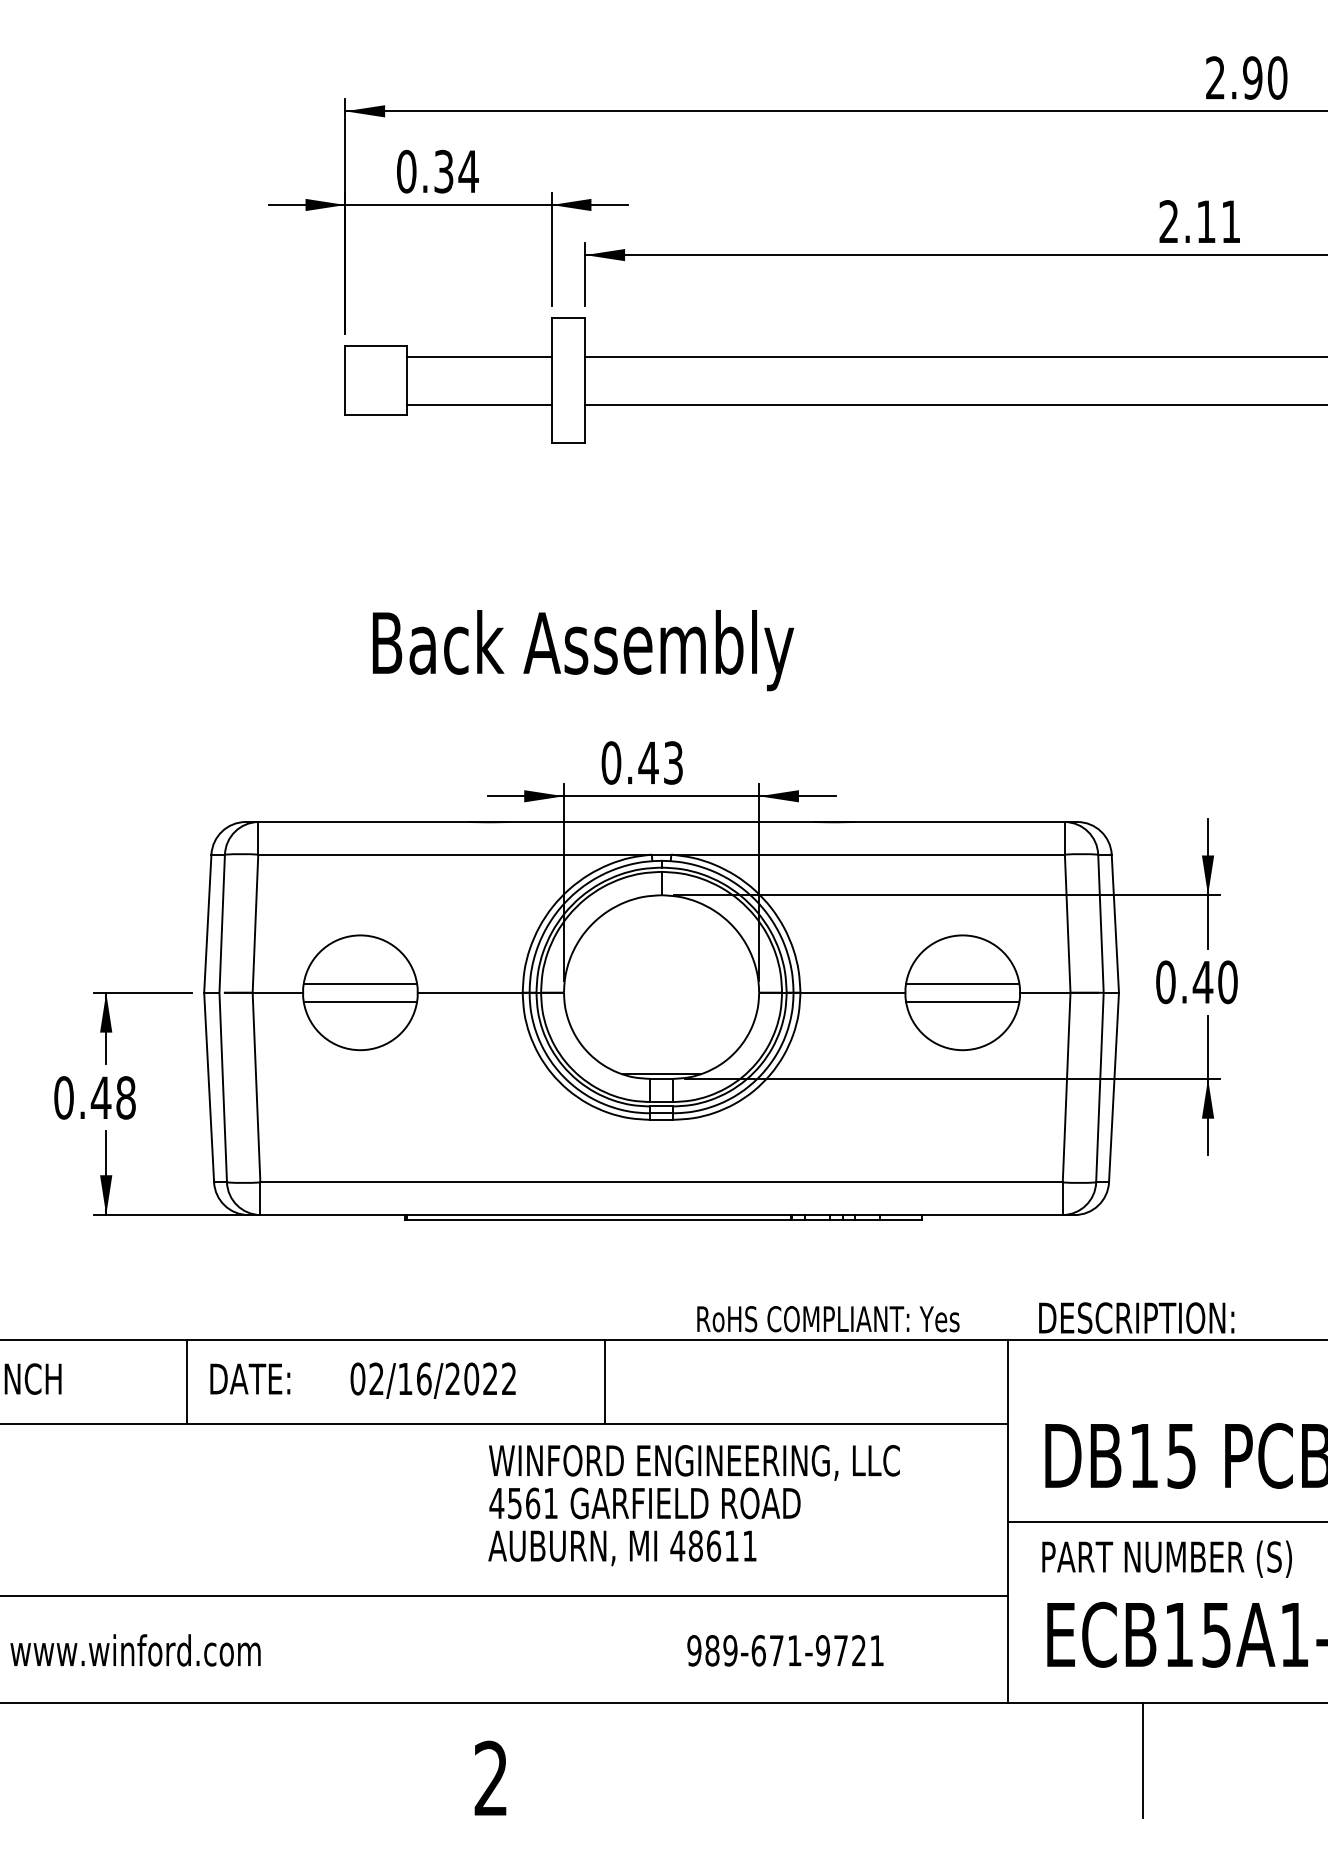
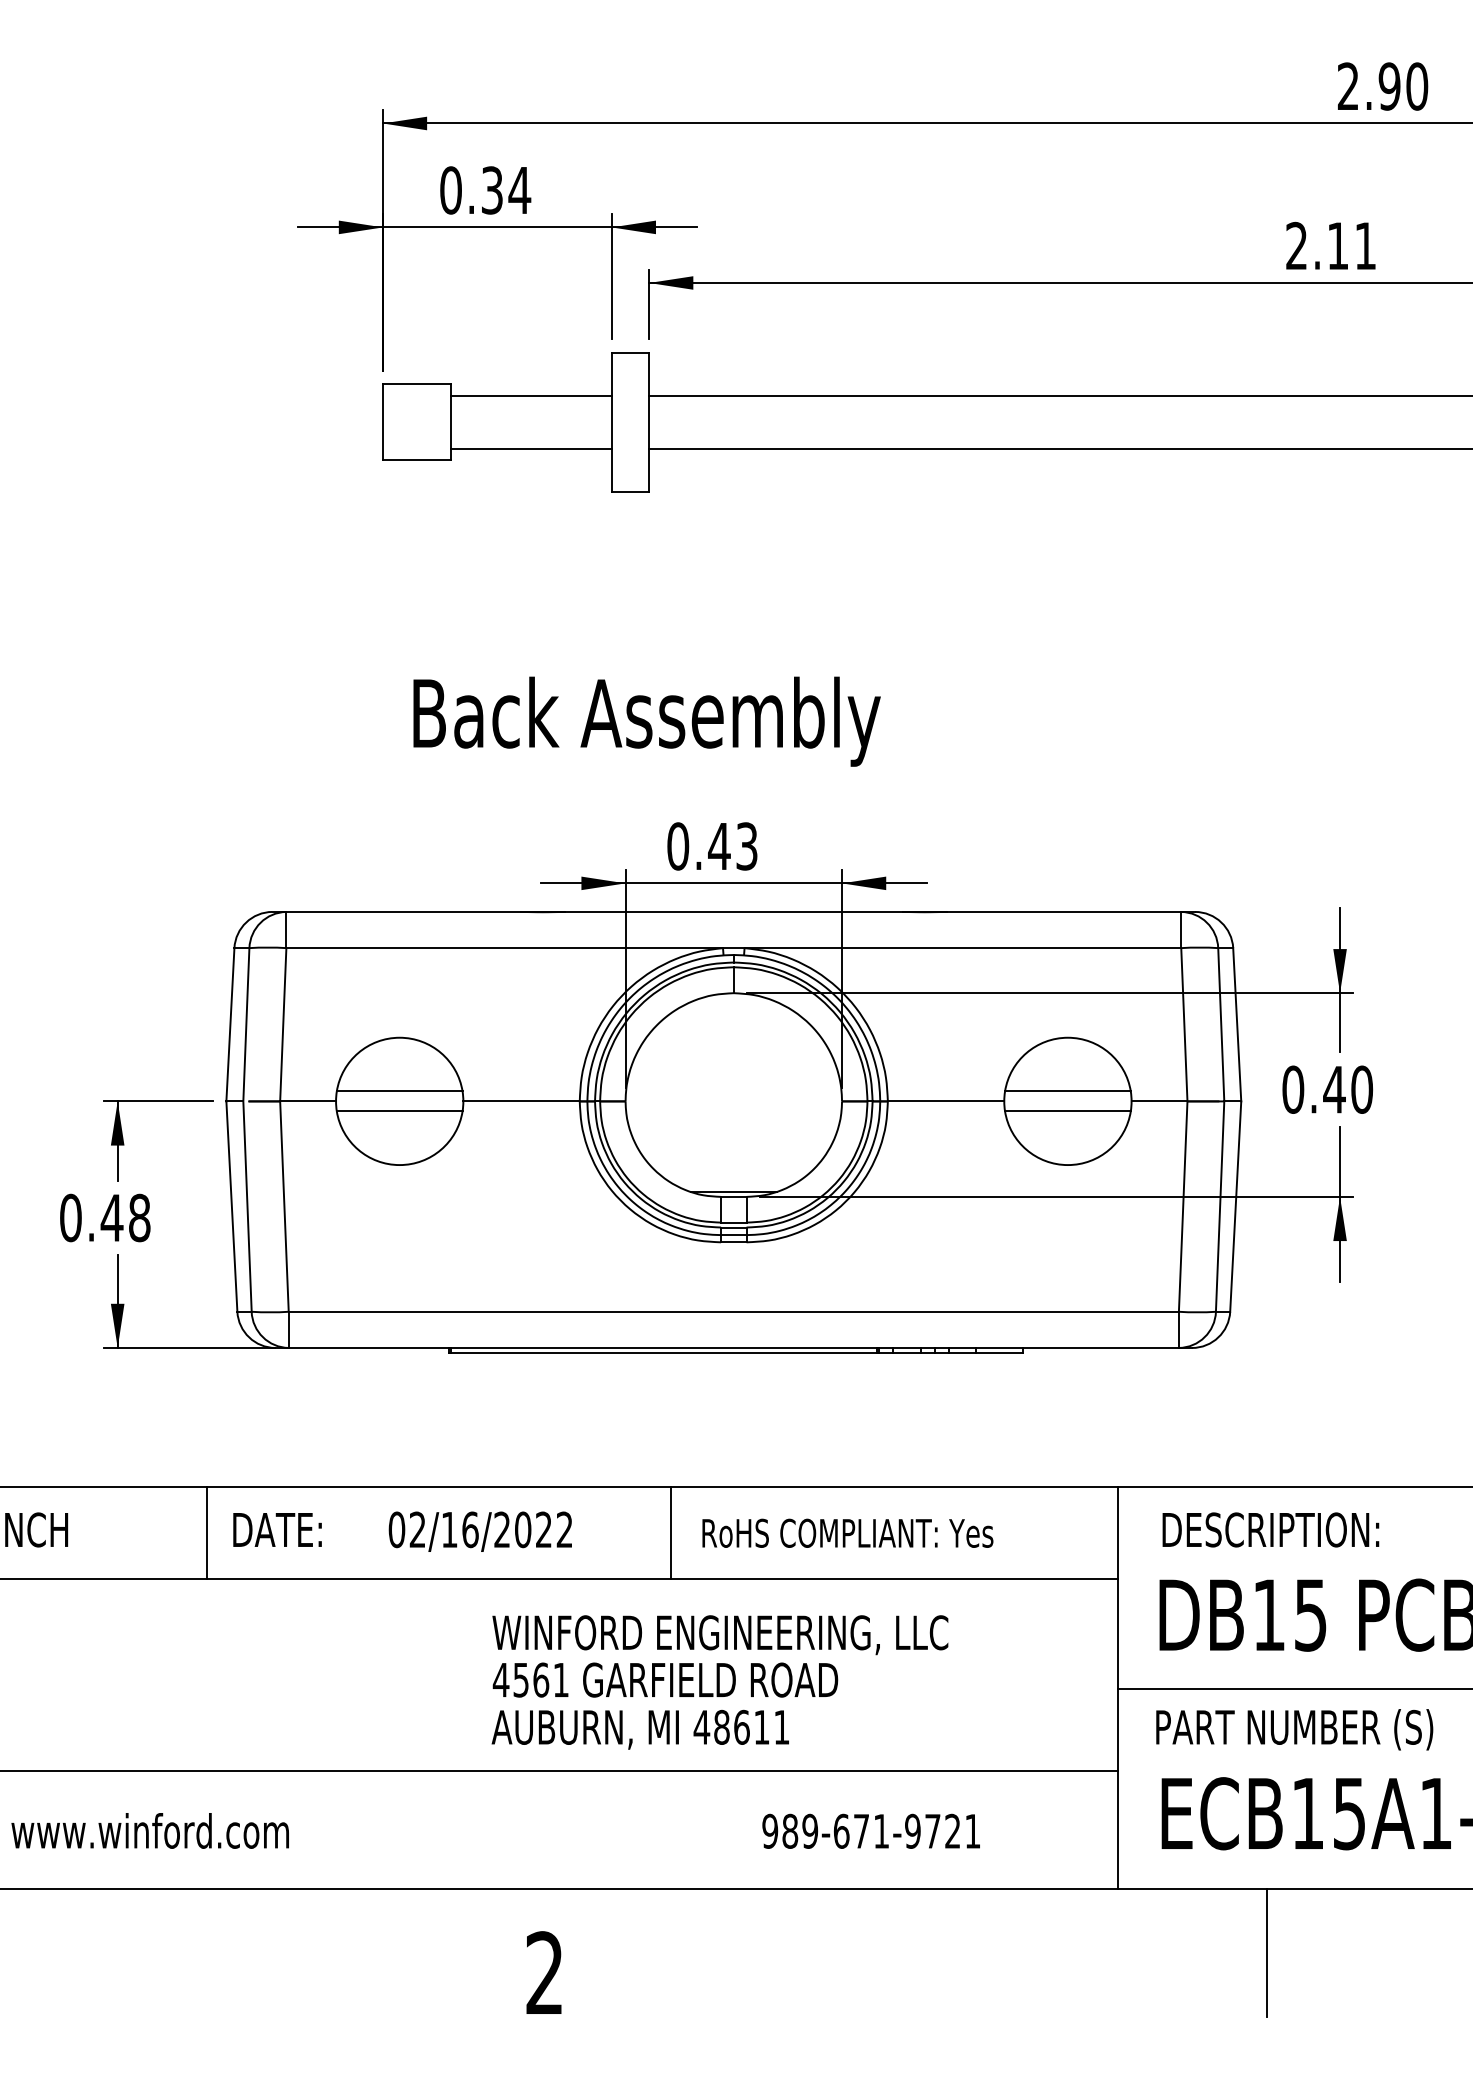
text: (1136, 1317) -> (1270, 1529), moved
text: (828, 1319) -> (847, 1533), moved
text: (693, 1505) -> (719, 1682), moved

